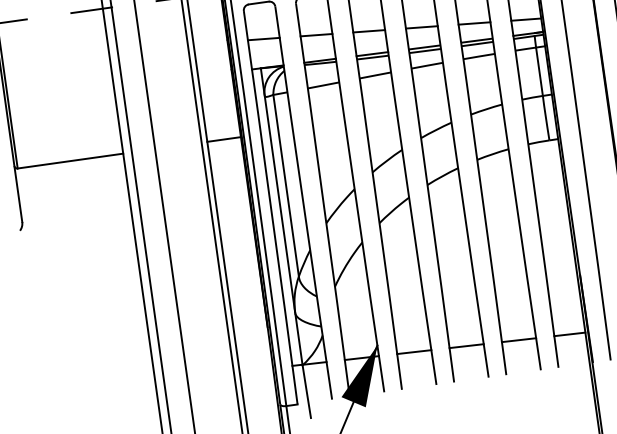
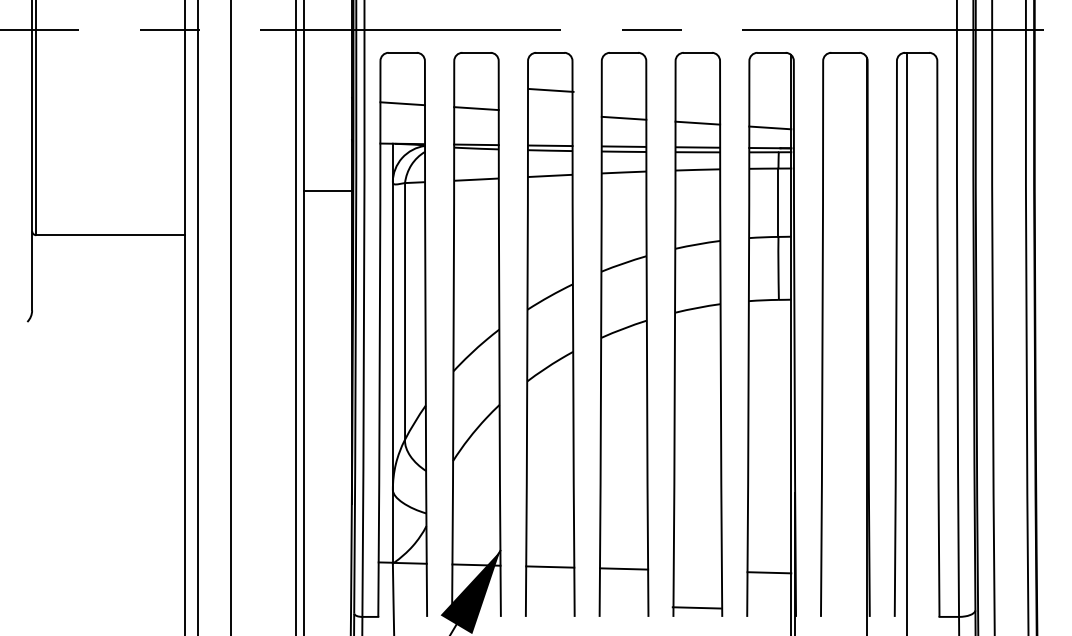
line: (368, 31) -> (550, 90), moved
line: (223, 139) -> (327, 191), moved
line: (518, 339) -> (696, 607), moved

